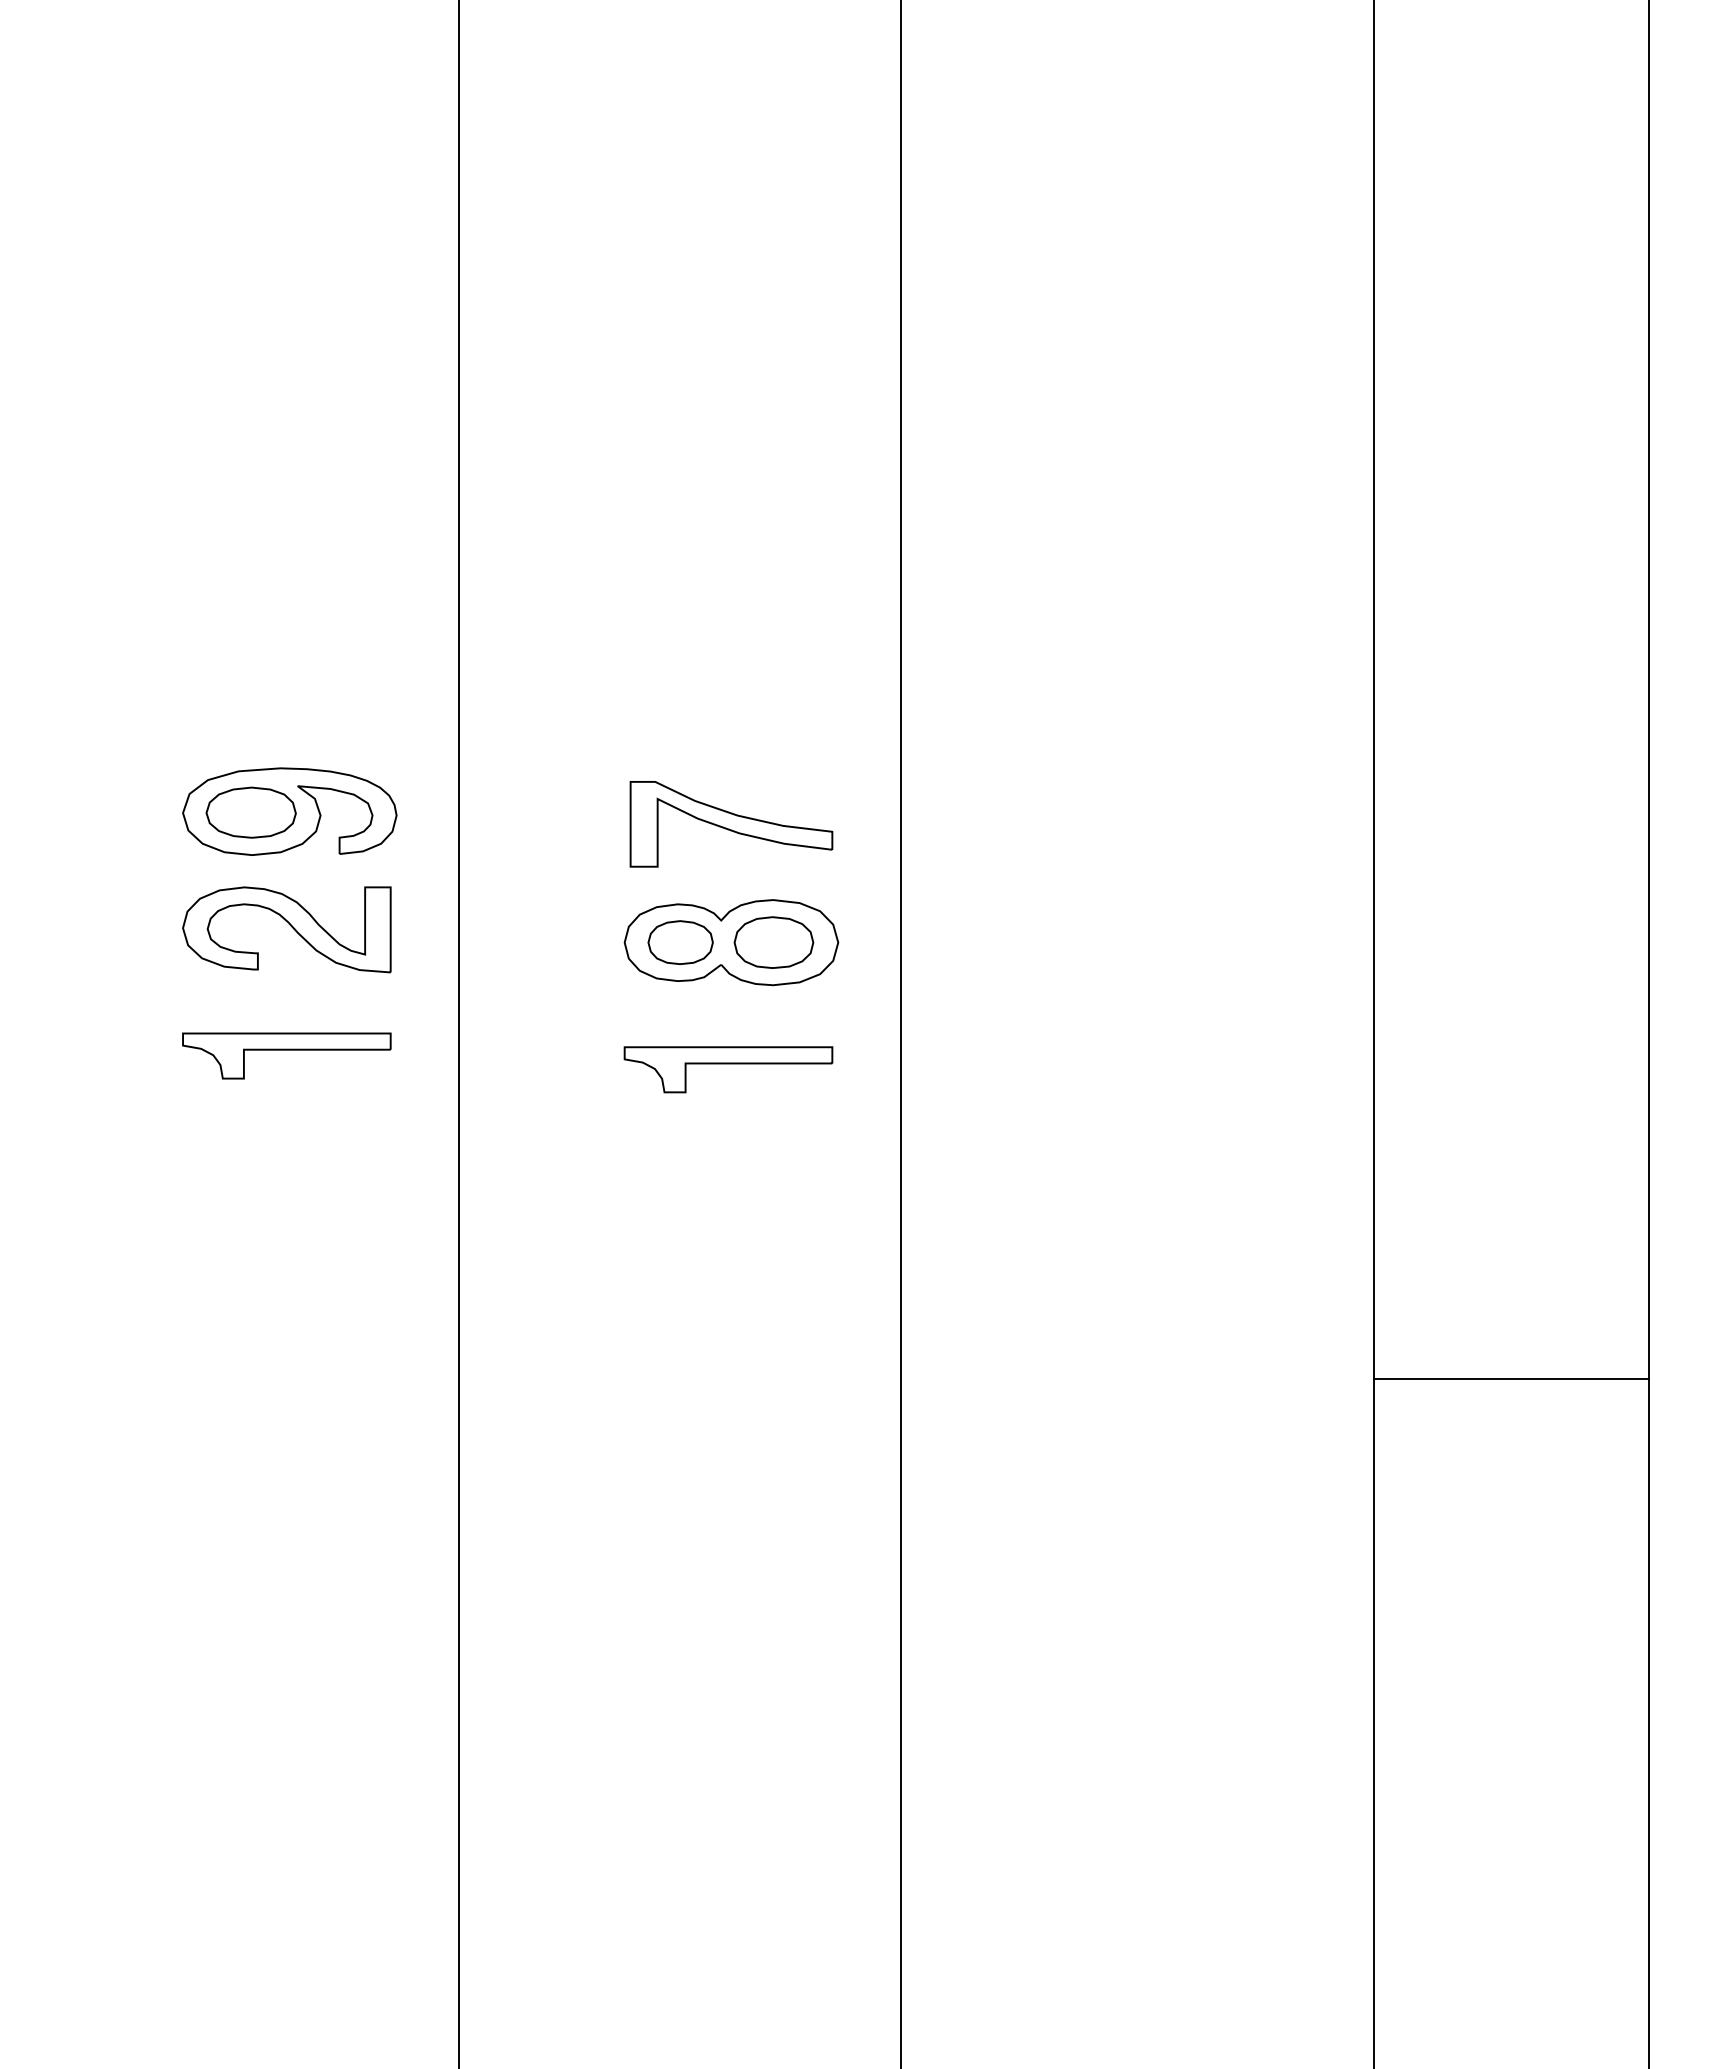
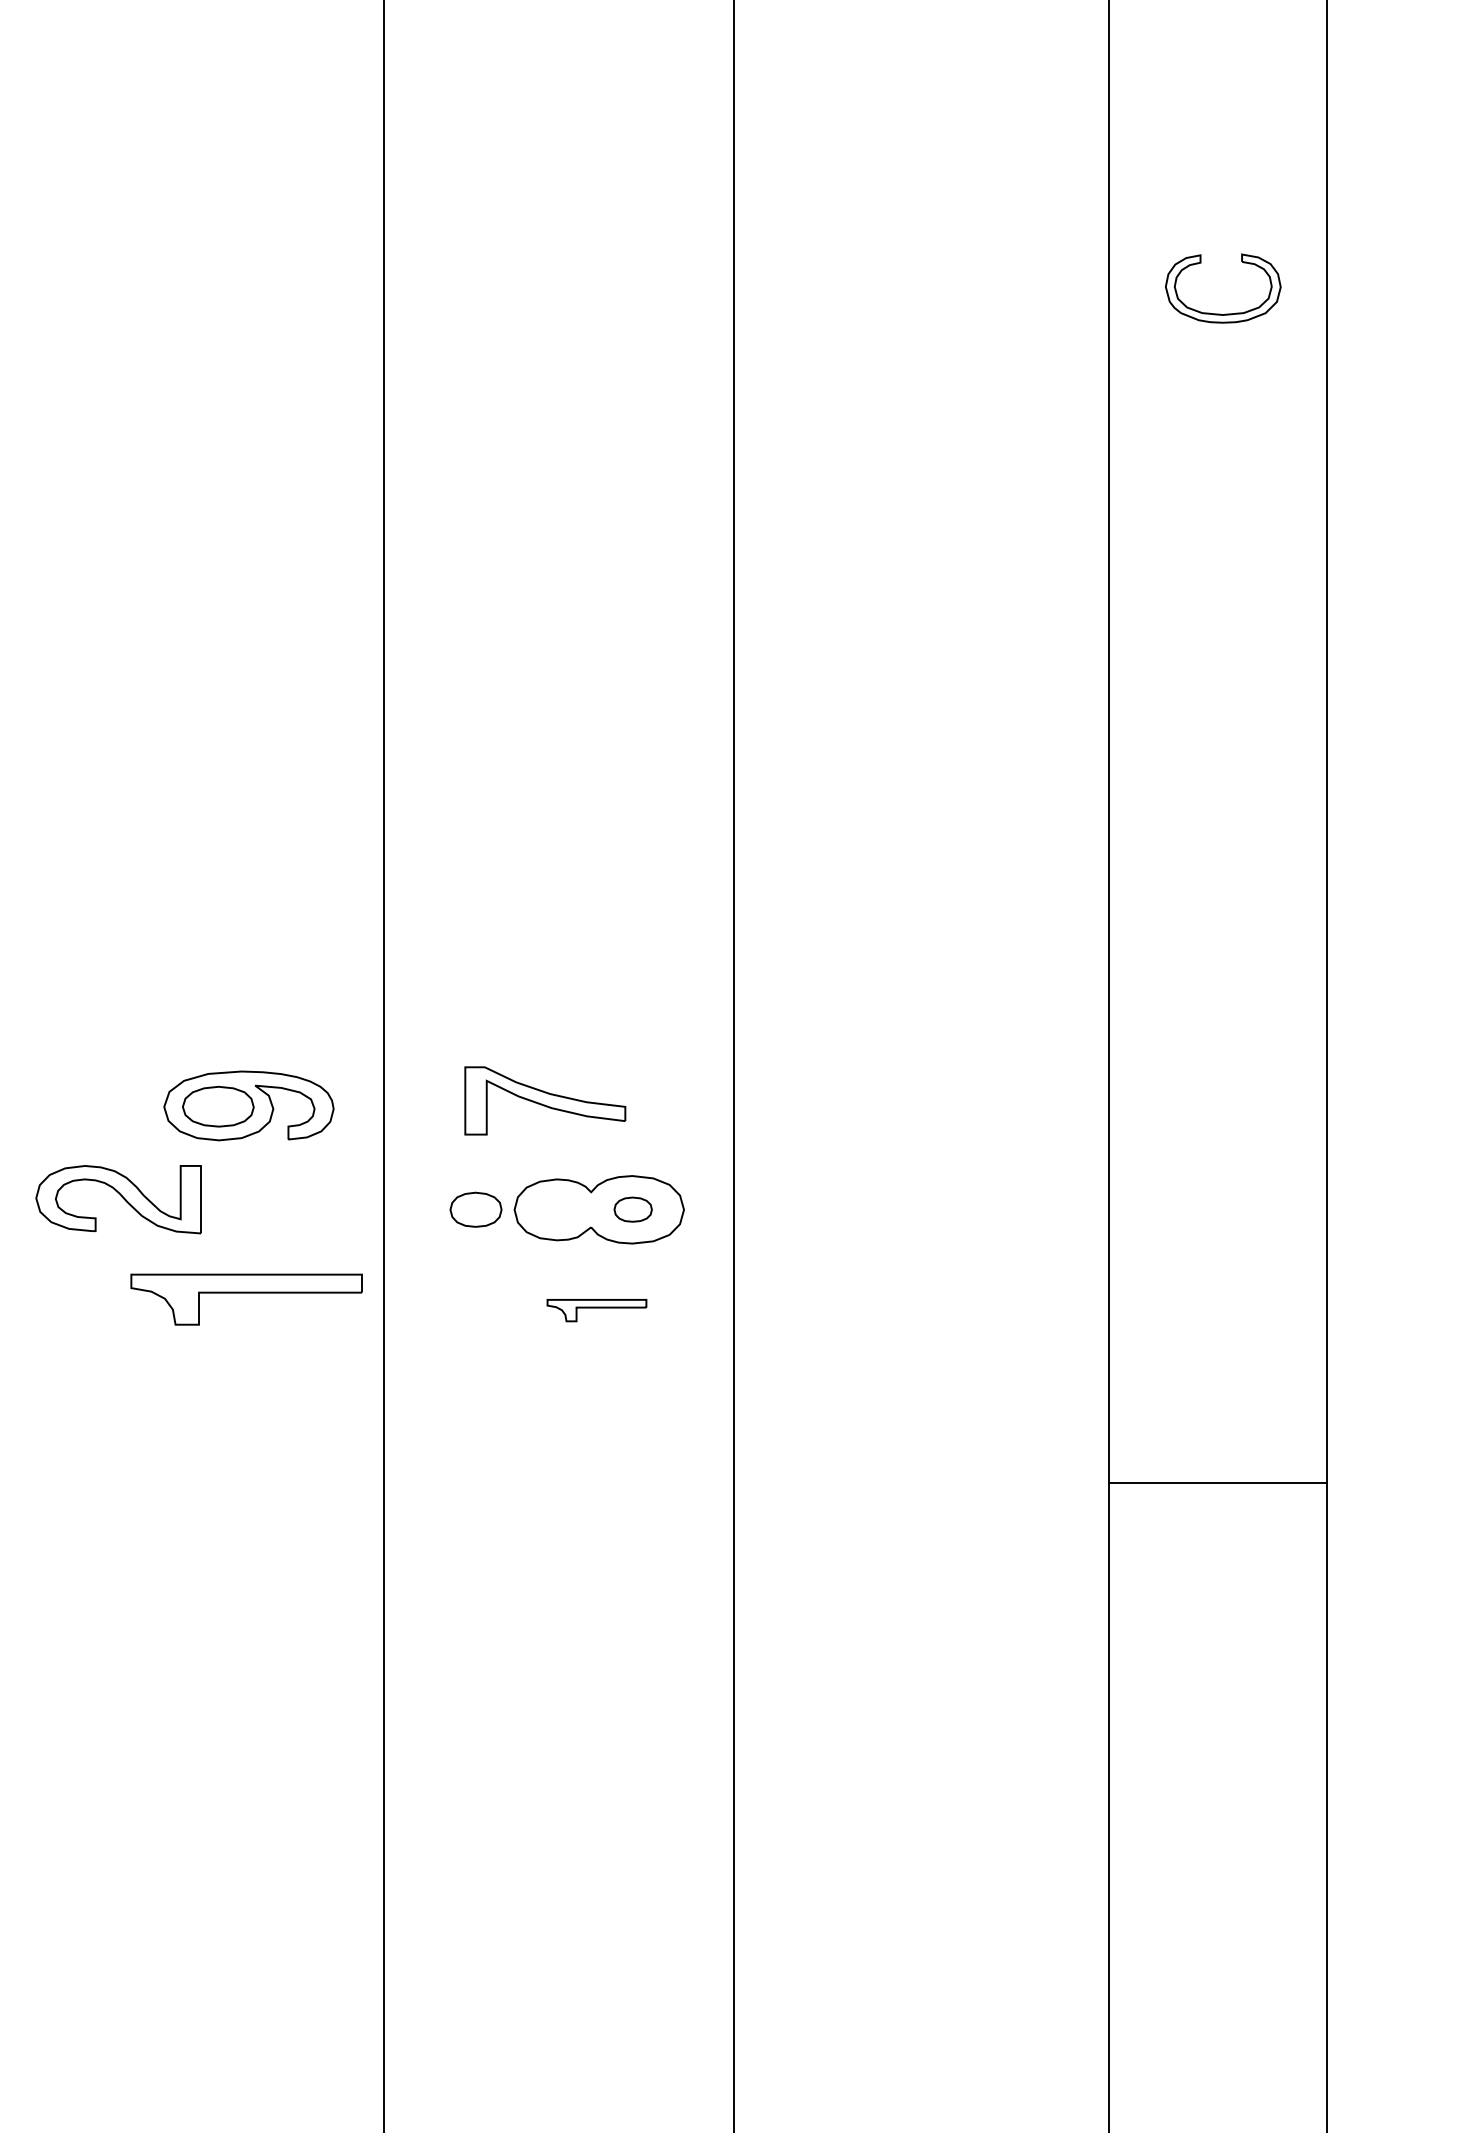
part: (731, 823) -> (545, 1100), moved
part: (286, 929) -> (118, 1199), moved
part: (680, 942) -> (475, 1209), moved
part: (774, 942) -> (633, 1209), size x0.6
part: (286, 1055) -> (246, 1299), size x1.4
part: (727, 1069) -> (596, 1310), size x0.6
line: (1512, 1378) -> (1218, 1482), moved

